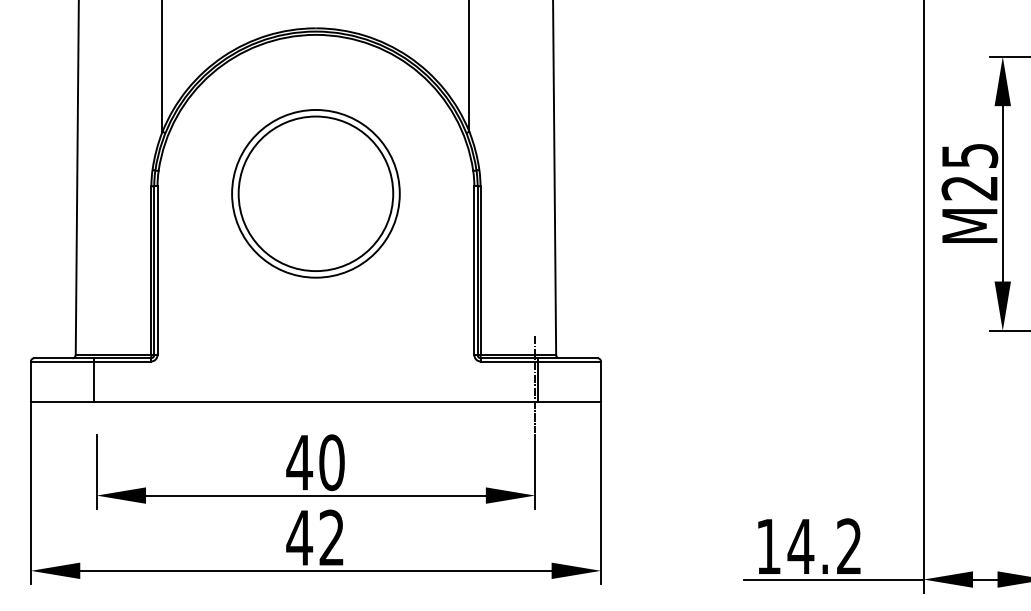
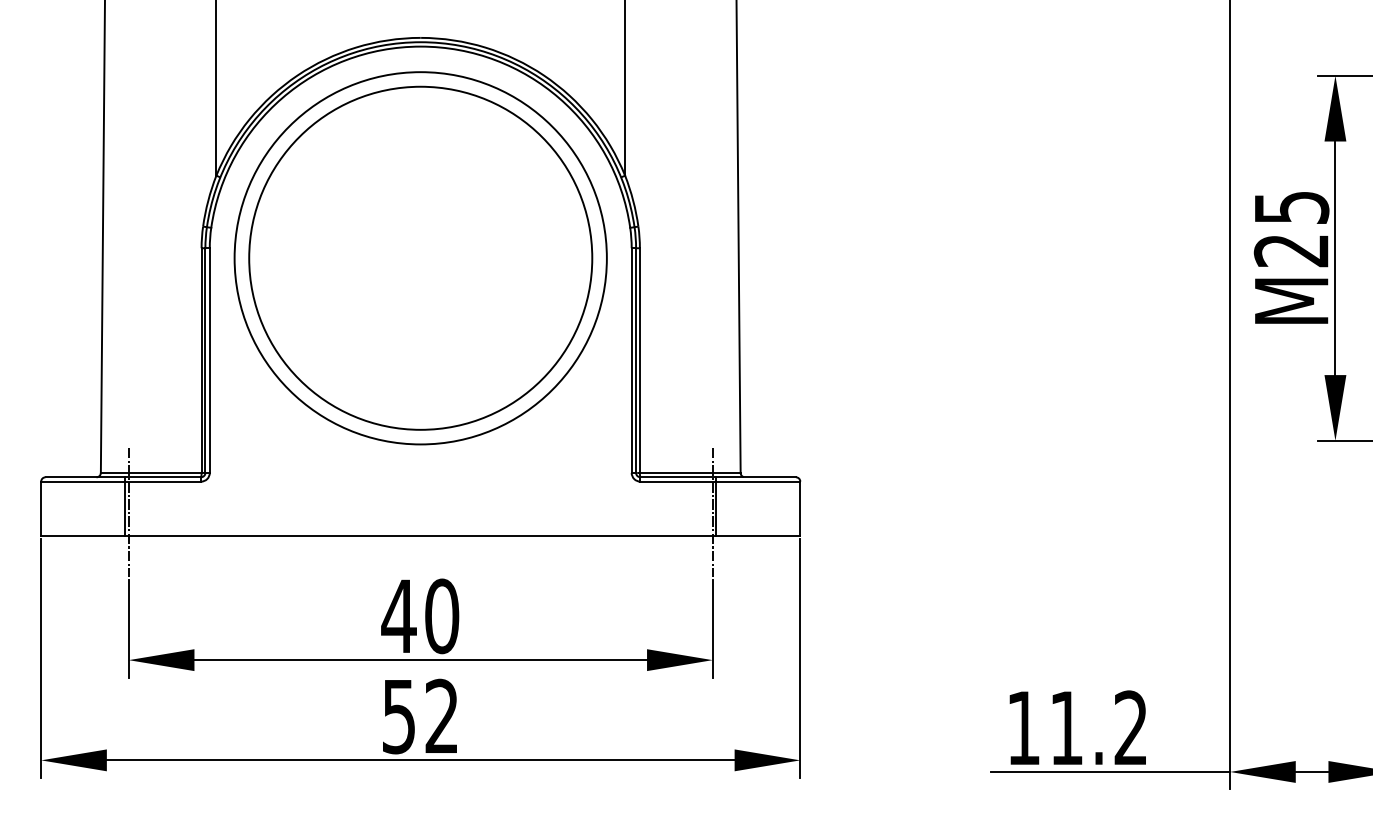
circle: (315, 193) -> (420, 257), size x1.67
circle: (315, 193) -> (420, 258), size x1.67
line: (96, 384) -> (128, 512), added
text: (299, 538) -> (398, 717), 42 -> 52
text: (800, 546) -> (1066, 727), 14.2 -> 11.2

